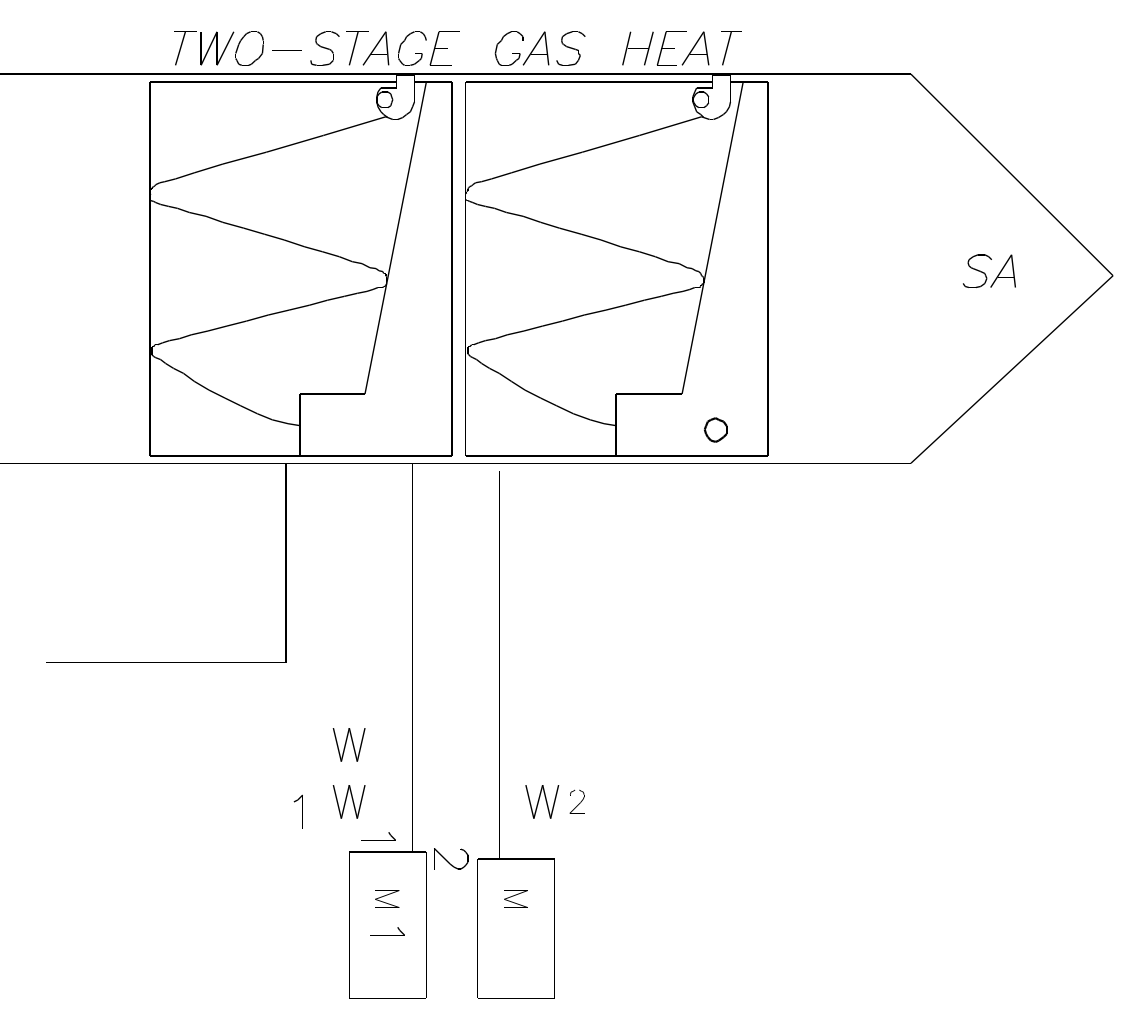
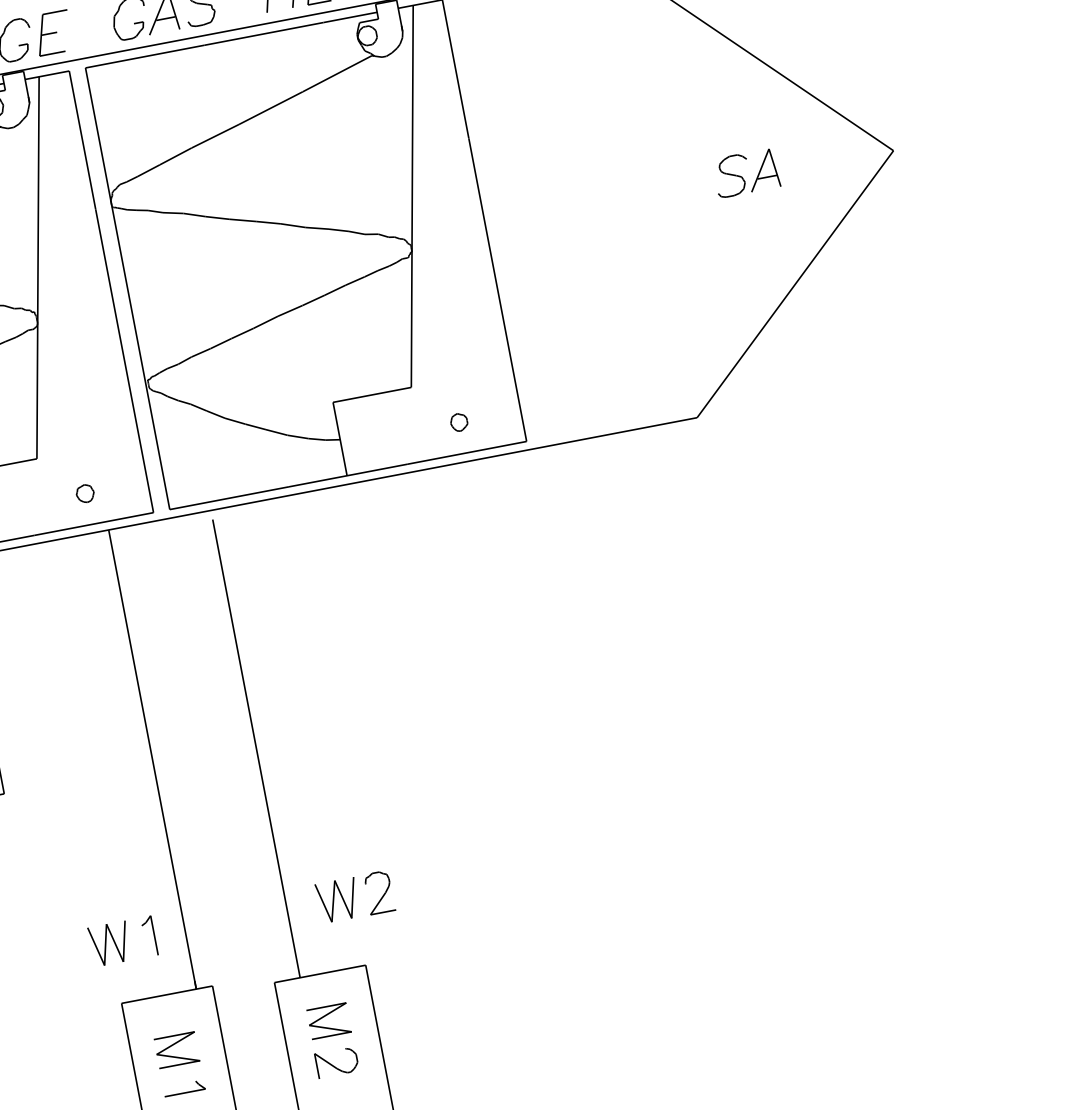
part: (398, 429) -> (84, 493), added
part: (715, 429) -> (458, 421), size x0.62
part: (348, 744) -> (96, 876), removed
part: (576, 801) -> (378, 892), size x1.43
part: (297, 811) -> (148, 936), moved
part: (378, 836) -> (152, 978), removed
part: (451, 858) -> (337, 1061), moved
part: (387, 898) -> (177, 1049), size x1.43
part: (515, 898) -> (328, 1020), size x1.43

